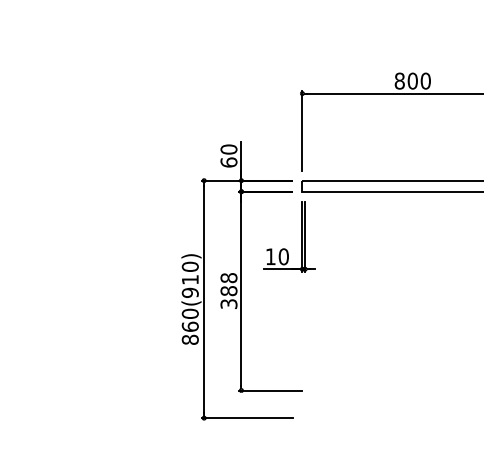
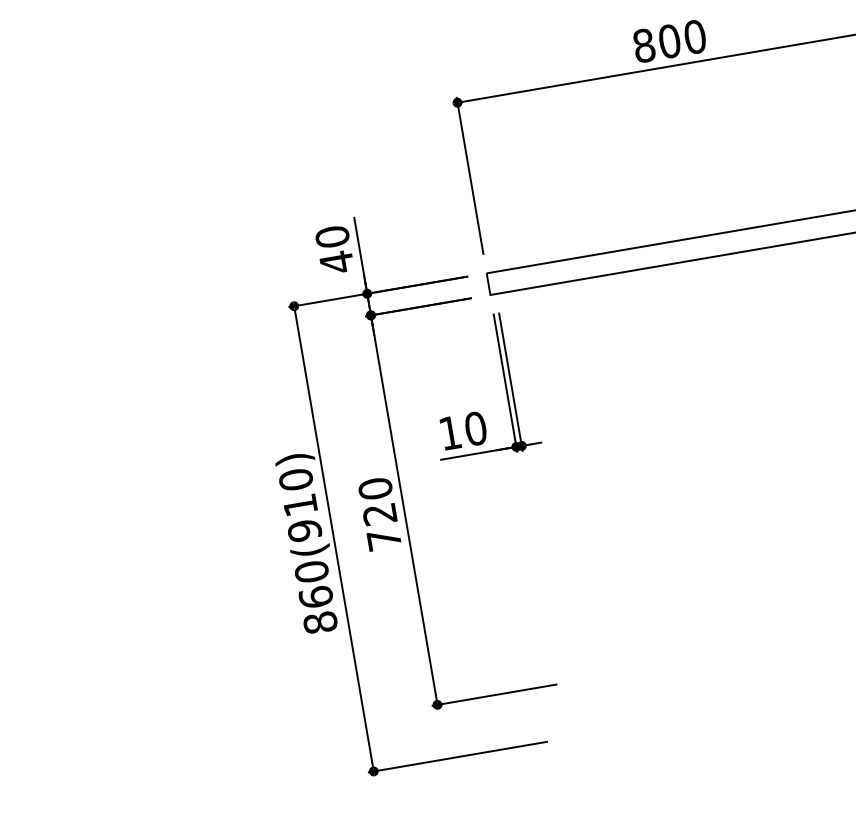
text: (228, 162) -> (335, 262), 60 -> 40
text: (228, 290) -> (378, 513), 388 -> 720

